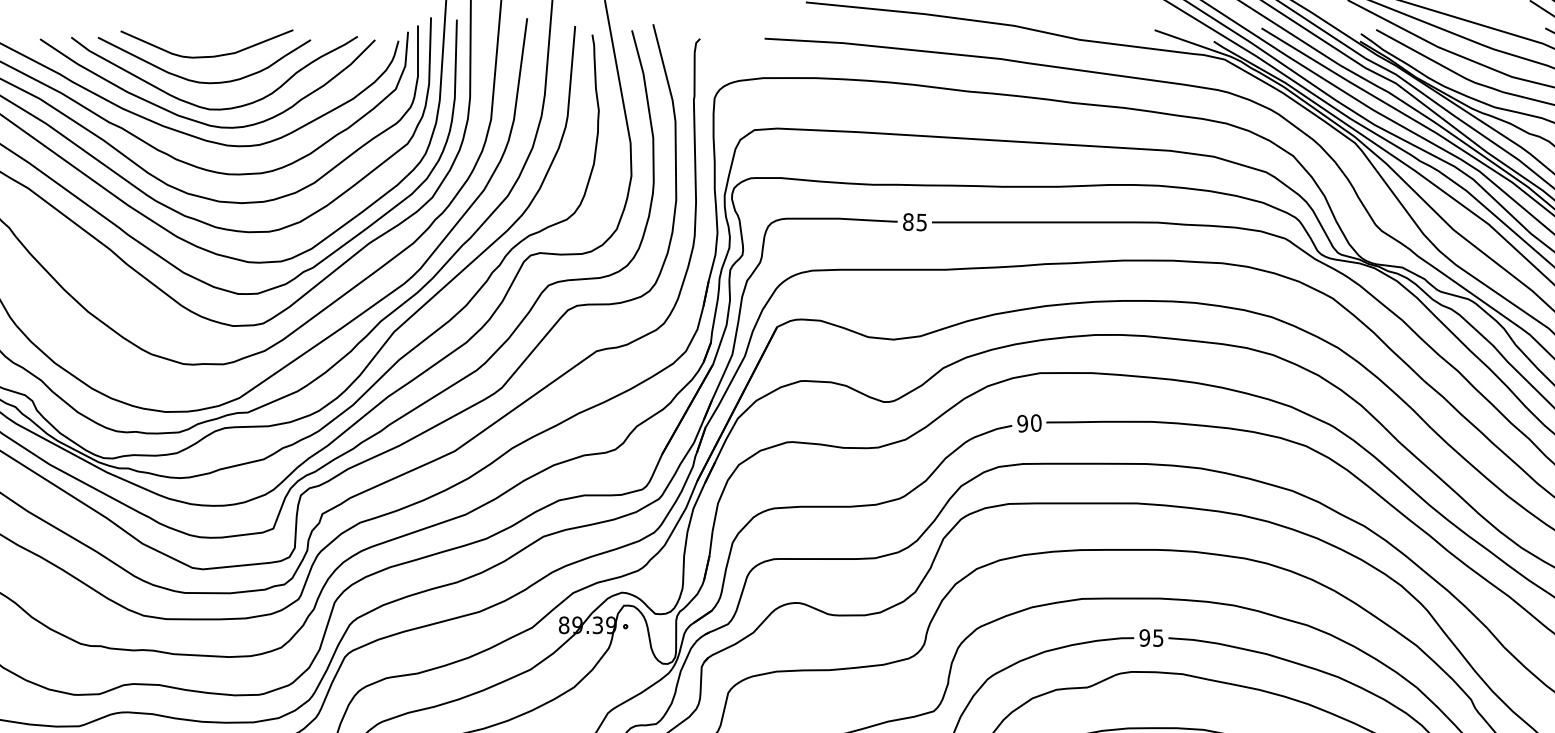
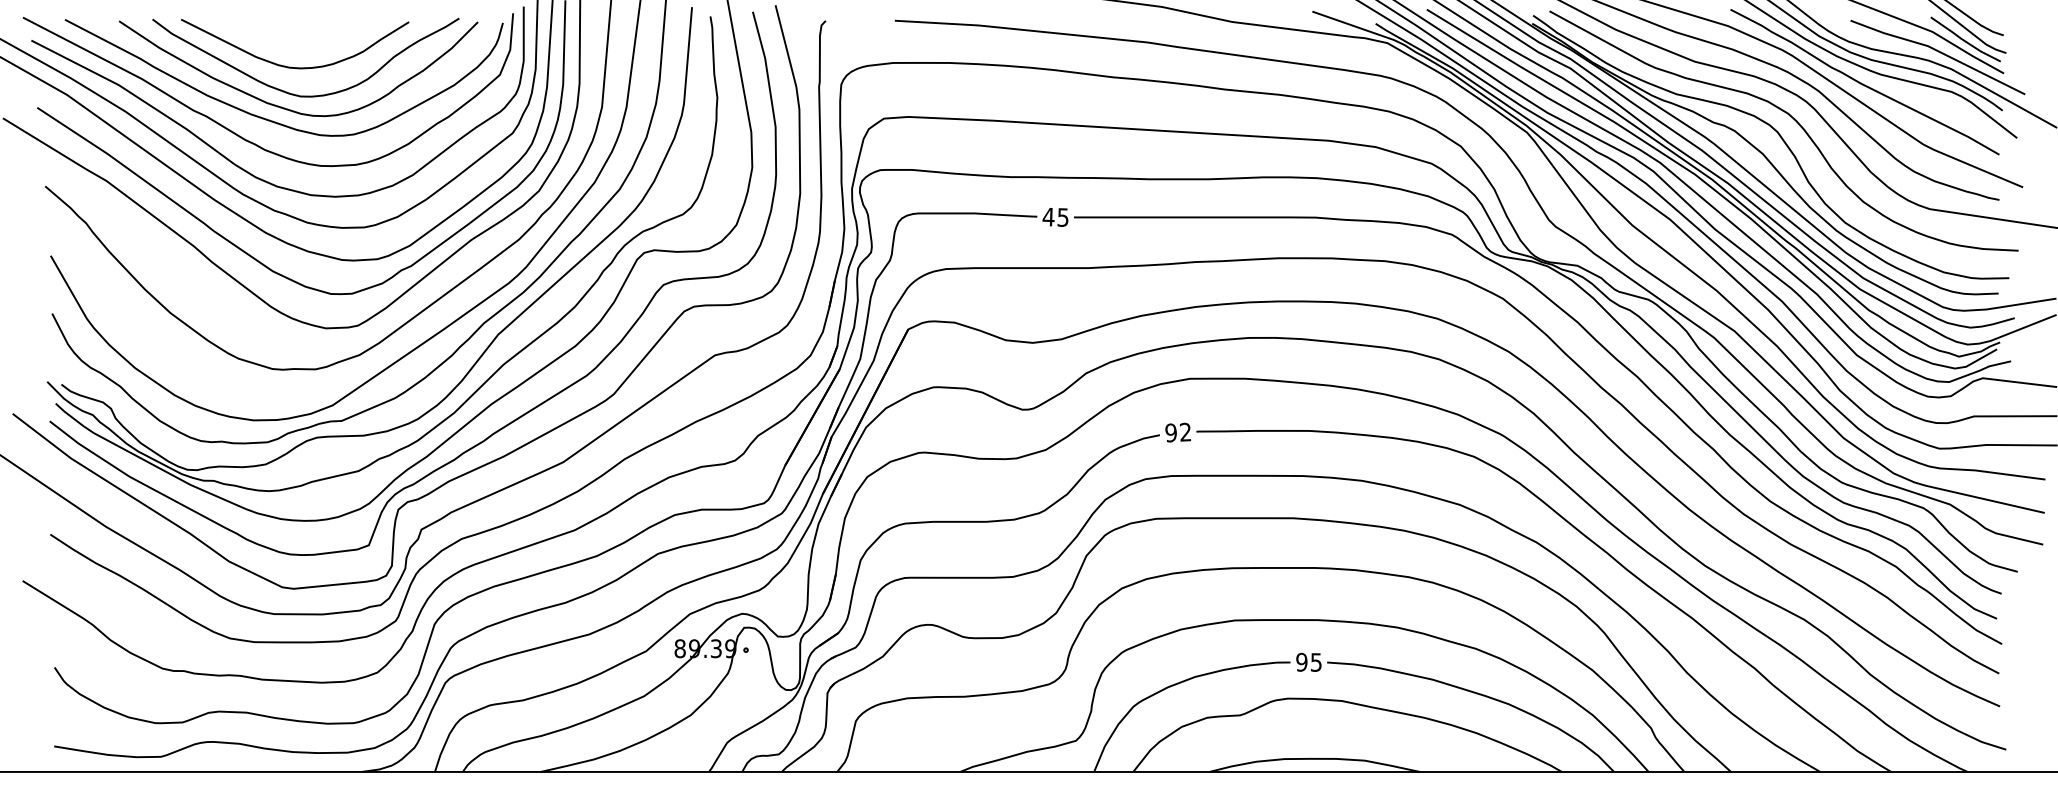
curve: (206, 56) -> (297, 39), removed
text: (908, 221) -> (1048, 216), 85 -> 45
text: (1036, 422) -> (1185, 431), 90 -> 92

